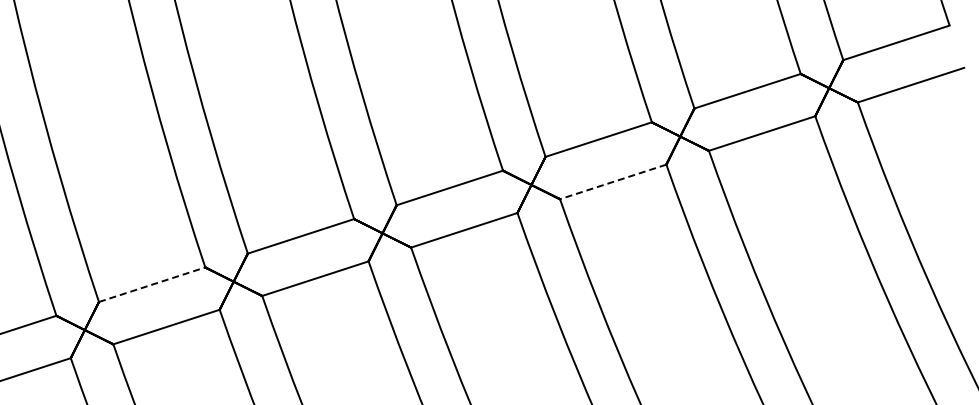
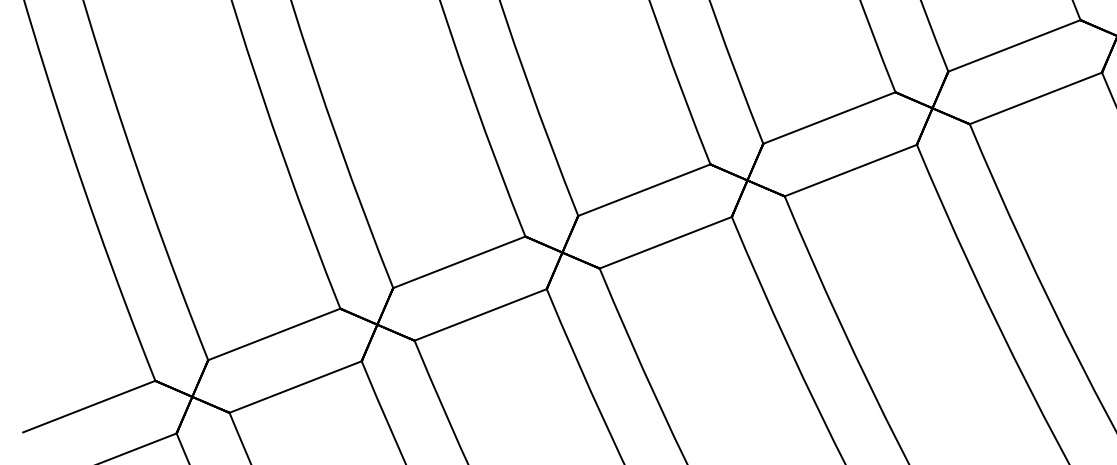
line: (613, 181) -> (851, 170), dashed -> solid
line: (152, 284) -> (274, 334), dashed -> solid

